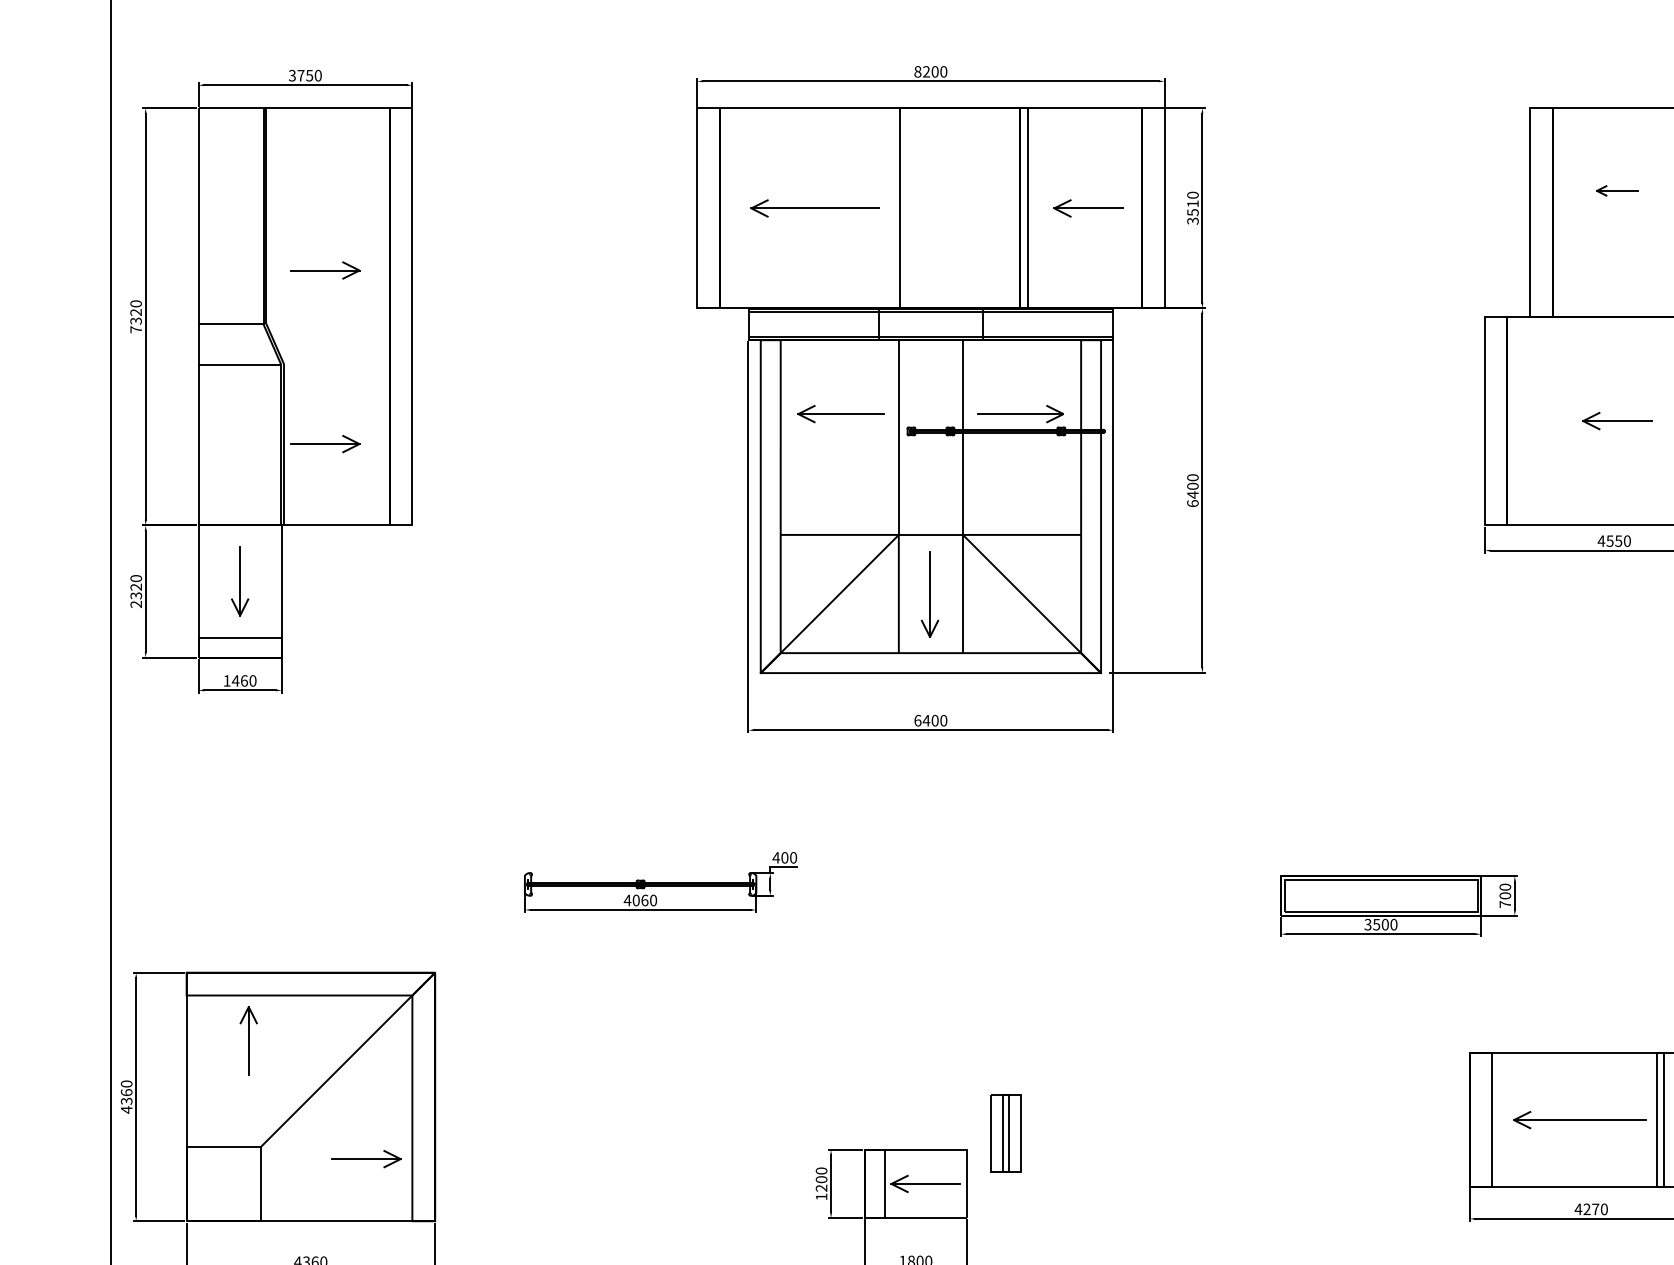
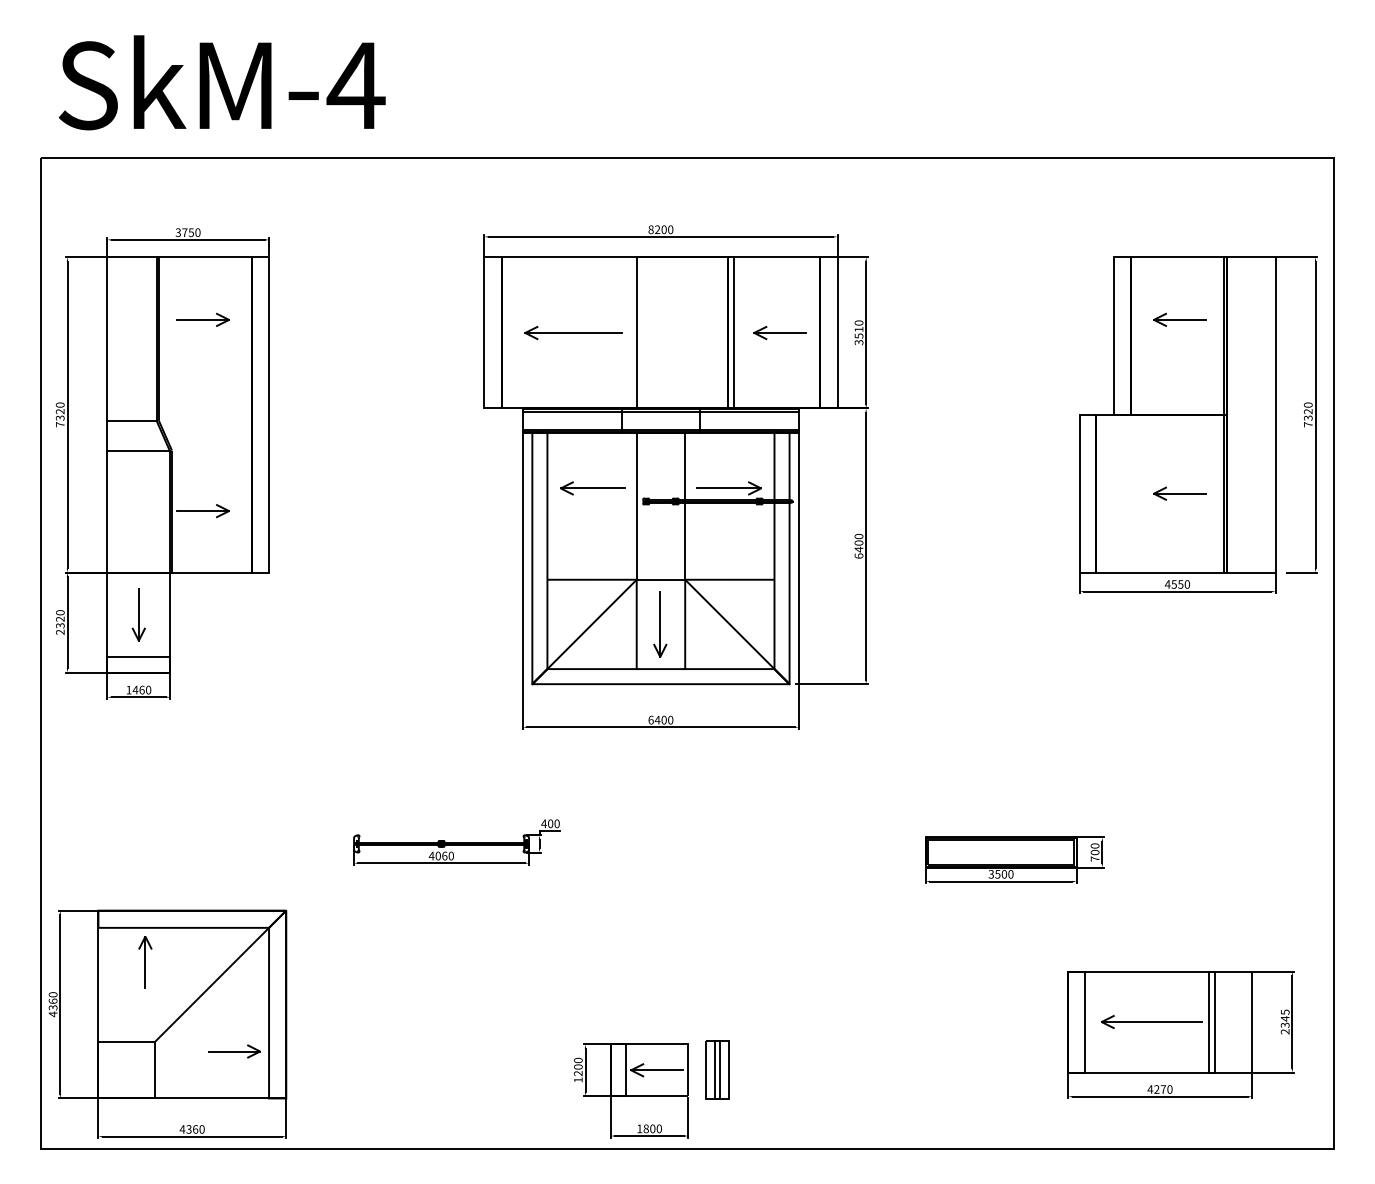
part: (1616, 190) -> (1179, 319), size x1.67
part: (324, 269) -> (202, 319), moved
part: (1005, 1132) -> (717, 1069), moved

